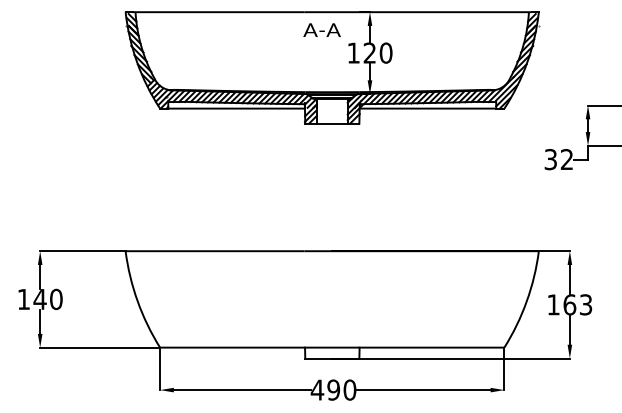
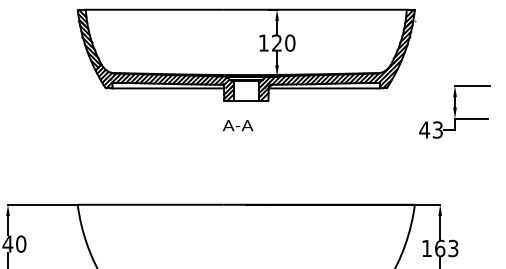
text: (321, 29) -> (237, 125), moved
text: (558, 159) -> (430, 129), 32 -> 43

